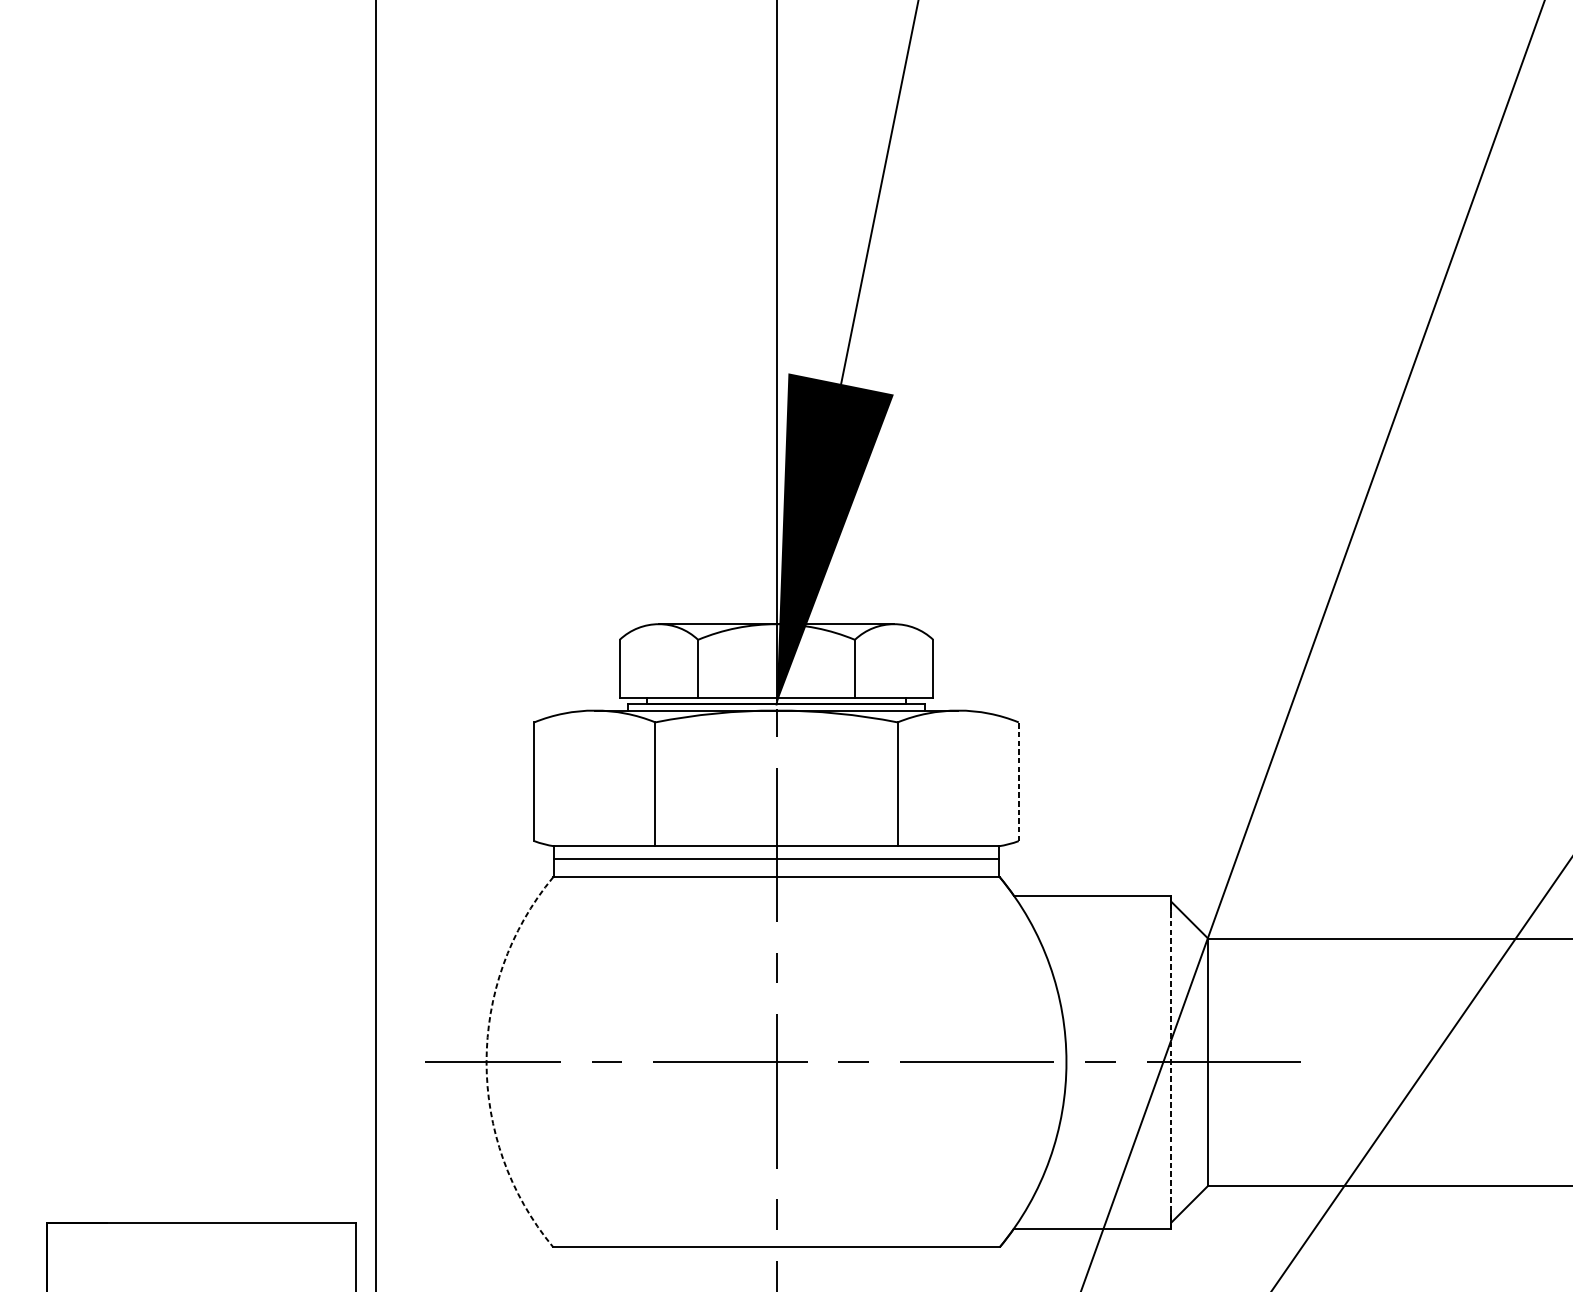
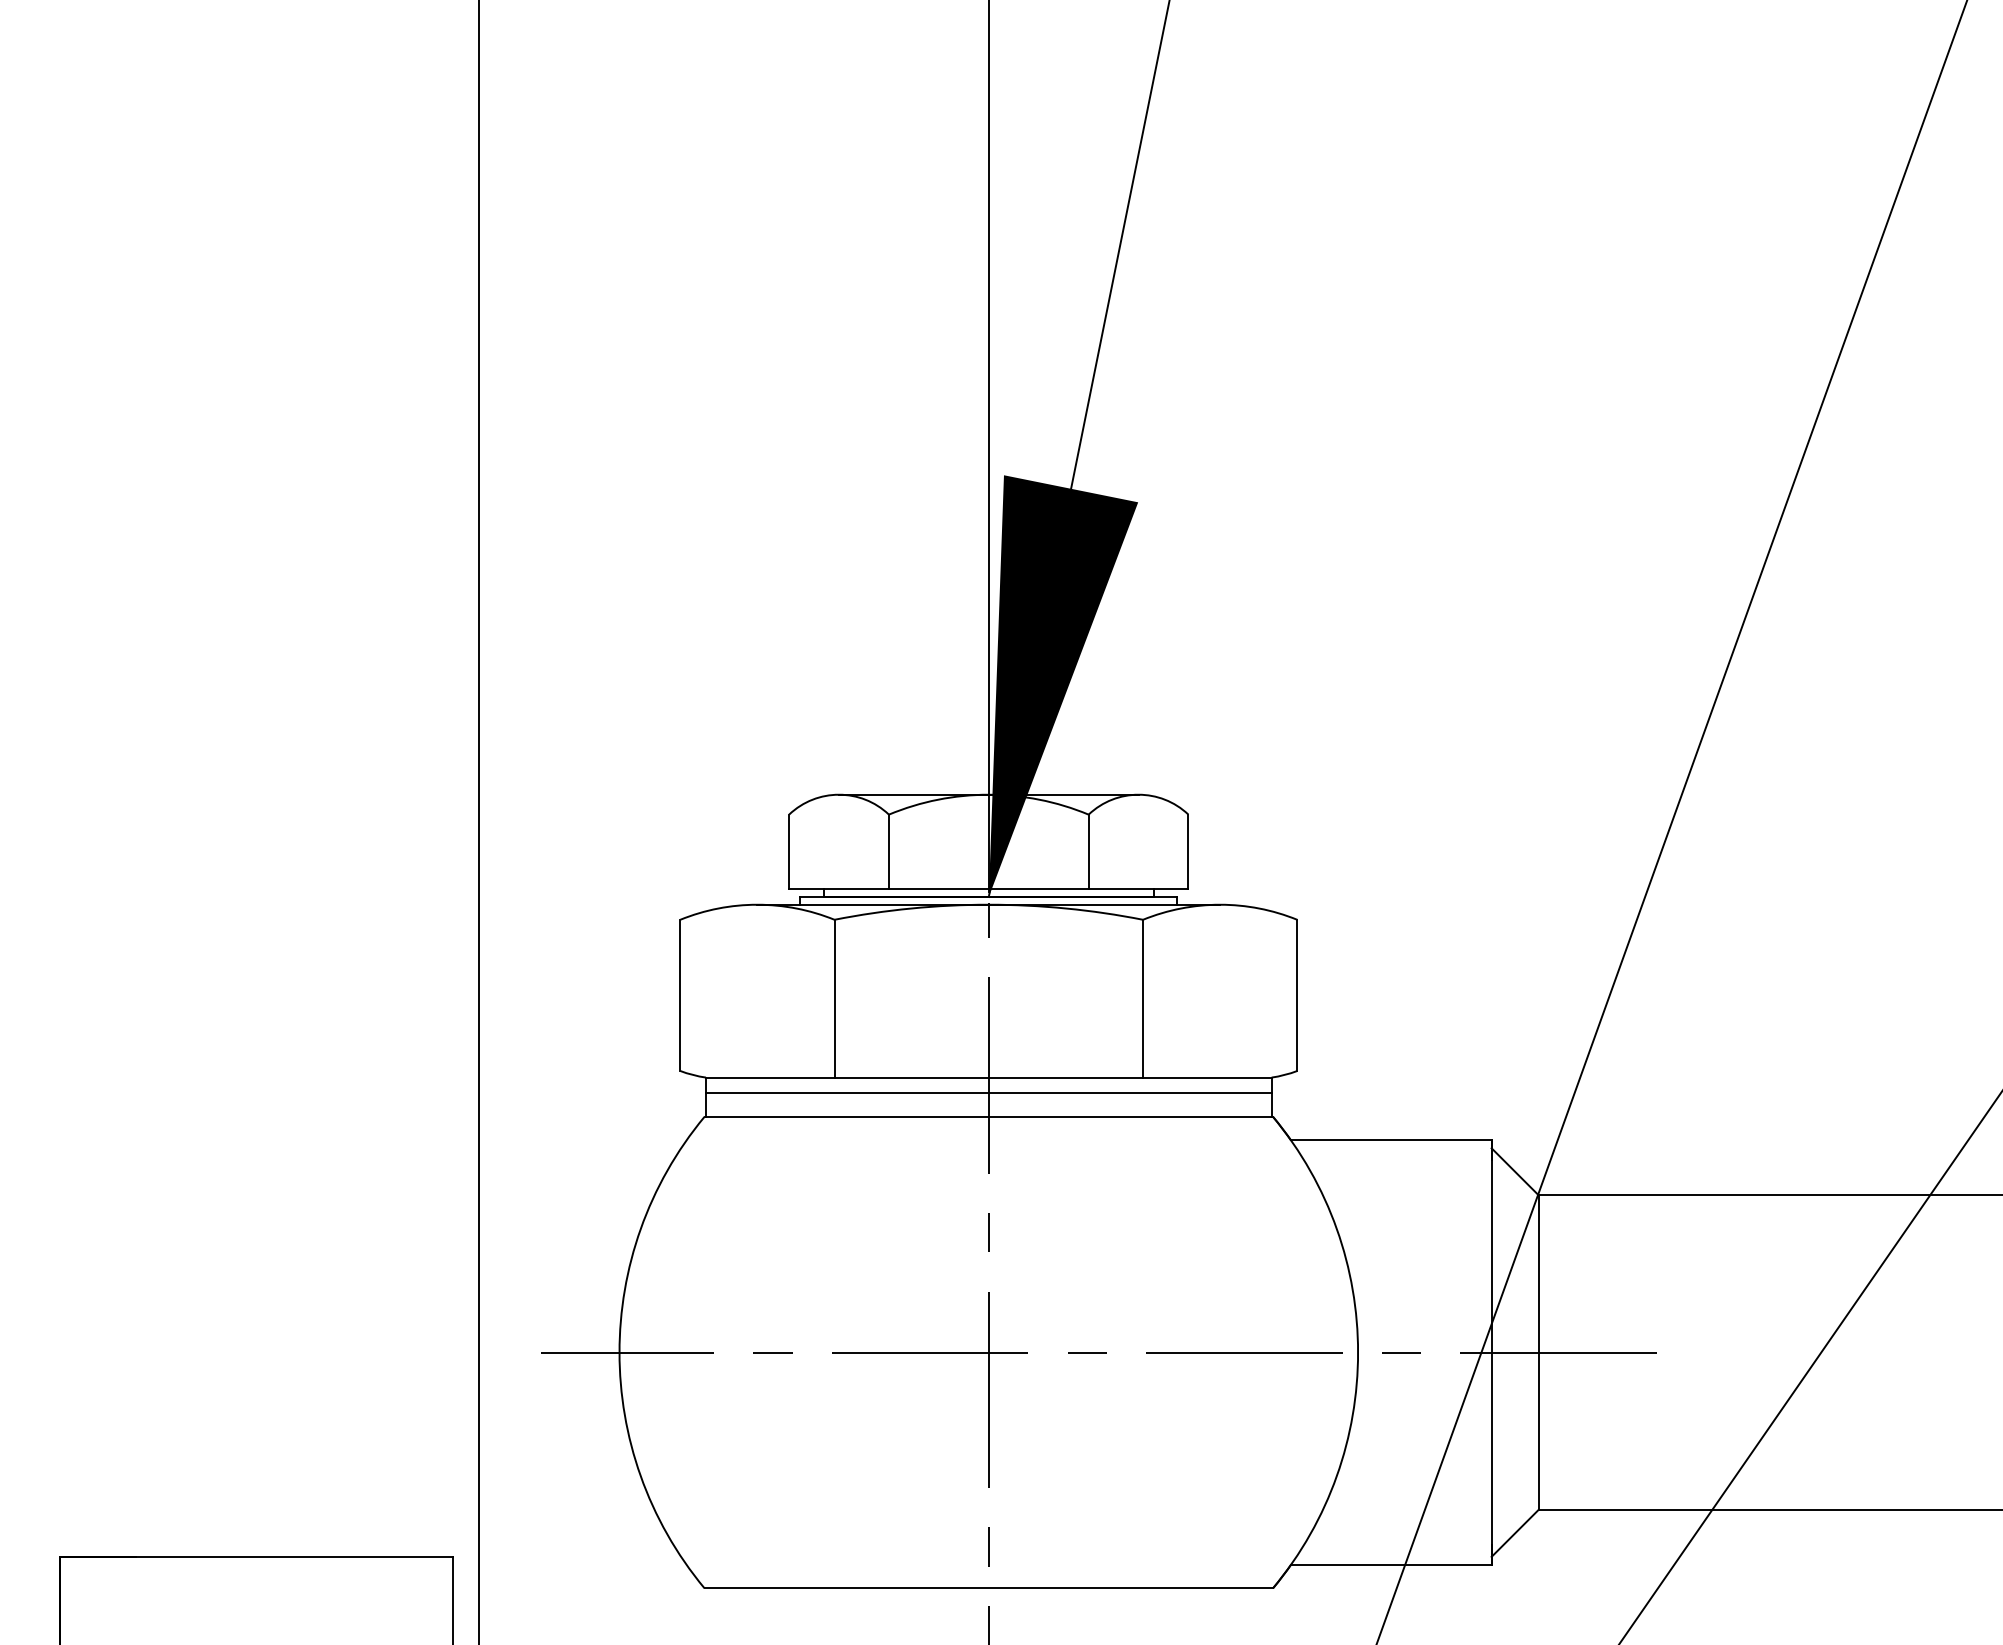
line: (1018, 781) -> (1297, 995), dashed -> solid
arc: (486, 1062) -> (619, 1352), dashed -> solid
line: (1171, 1062) -> (1491, 1352), dashed -> solid

